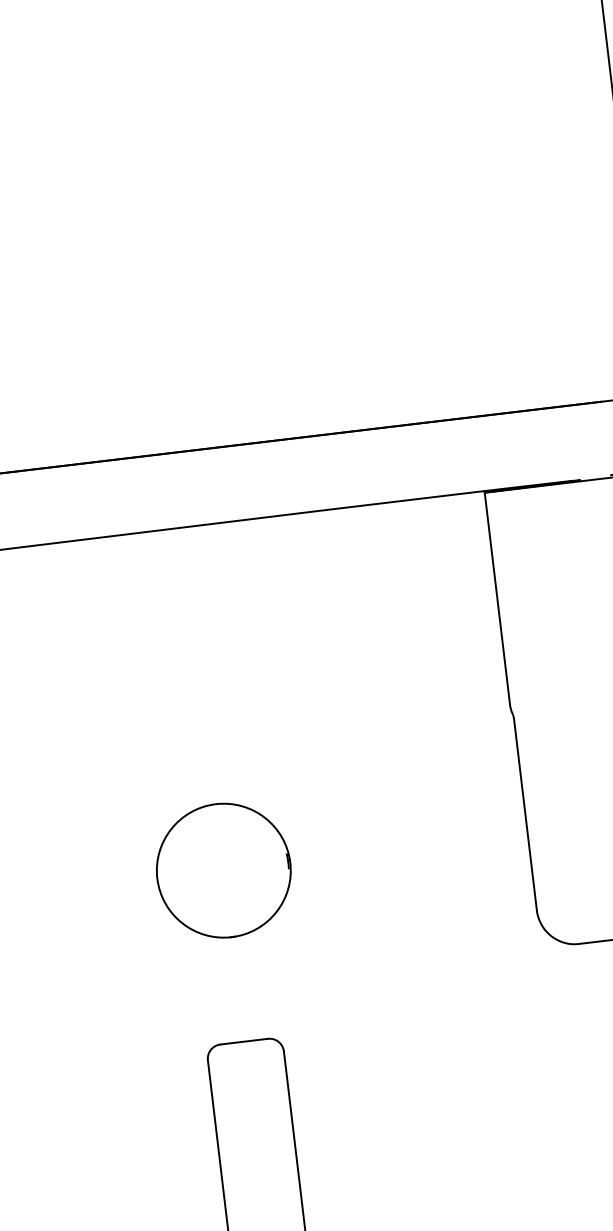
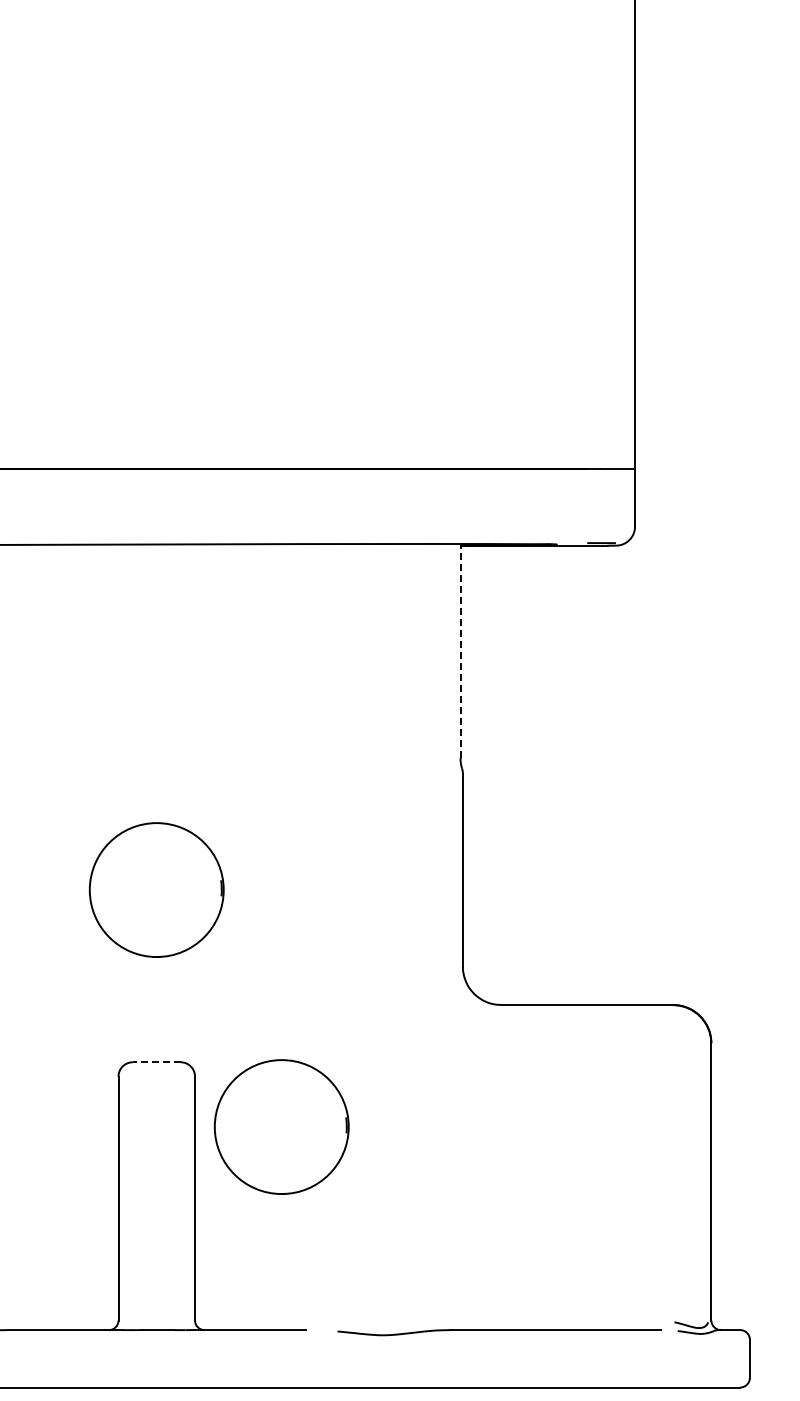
line: (497, 596) -> (460, 650), solid -> dashed
line: (243, 1041) -> (156, 1062), solid -> dashed
part: (375, 1090) -> (281, 1126), added

